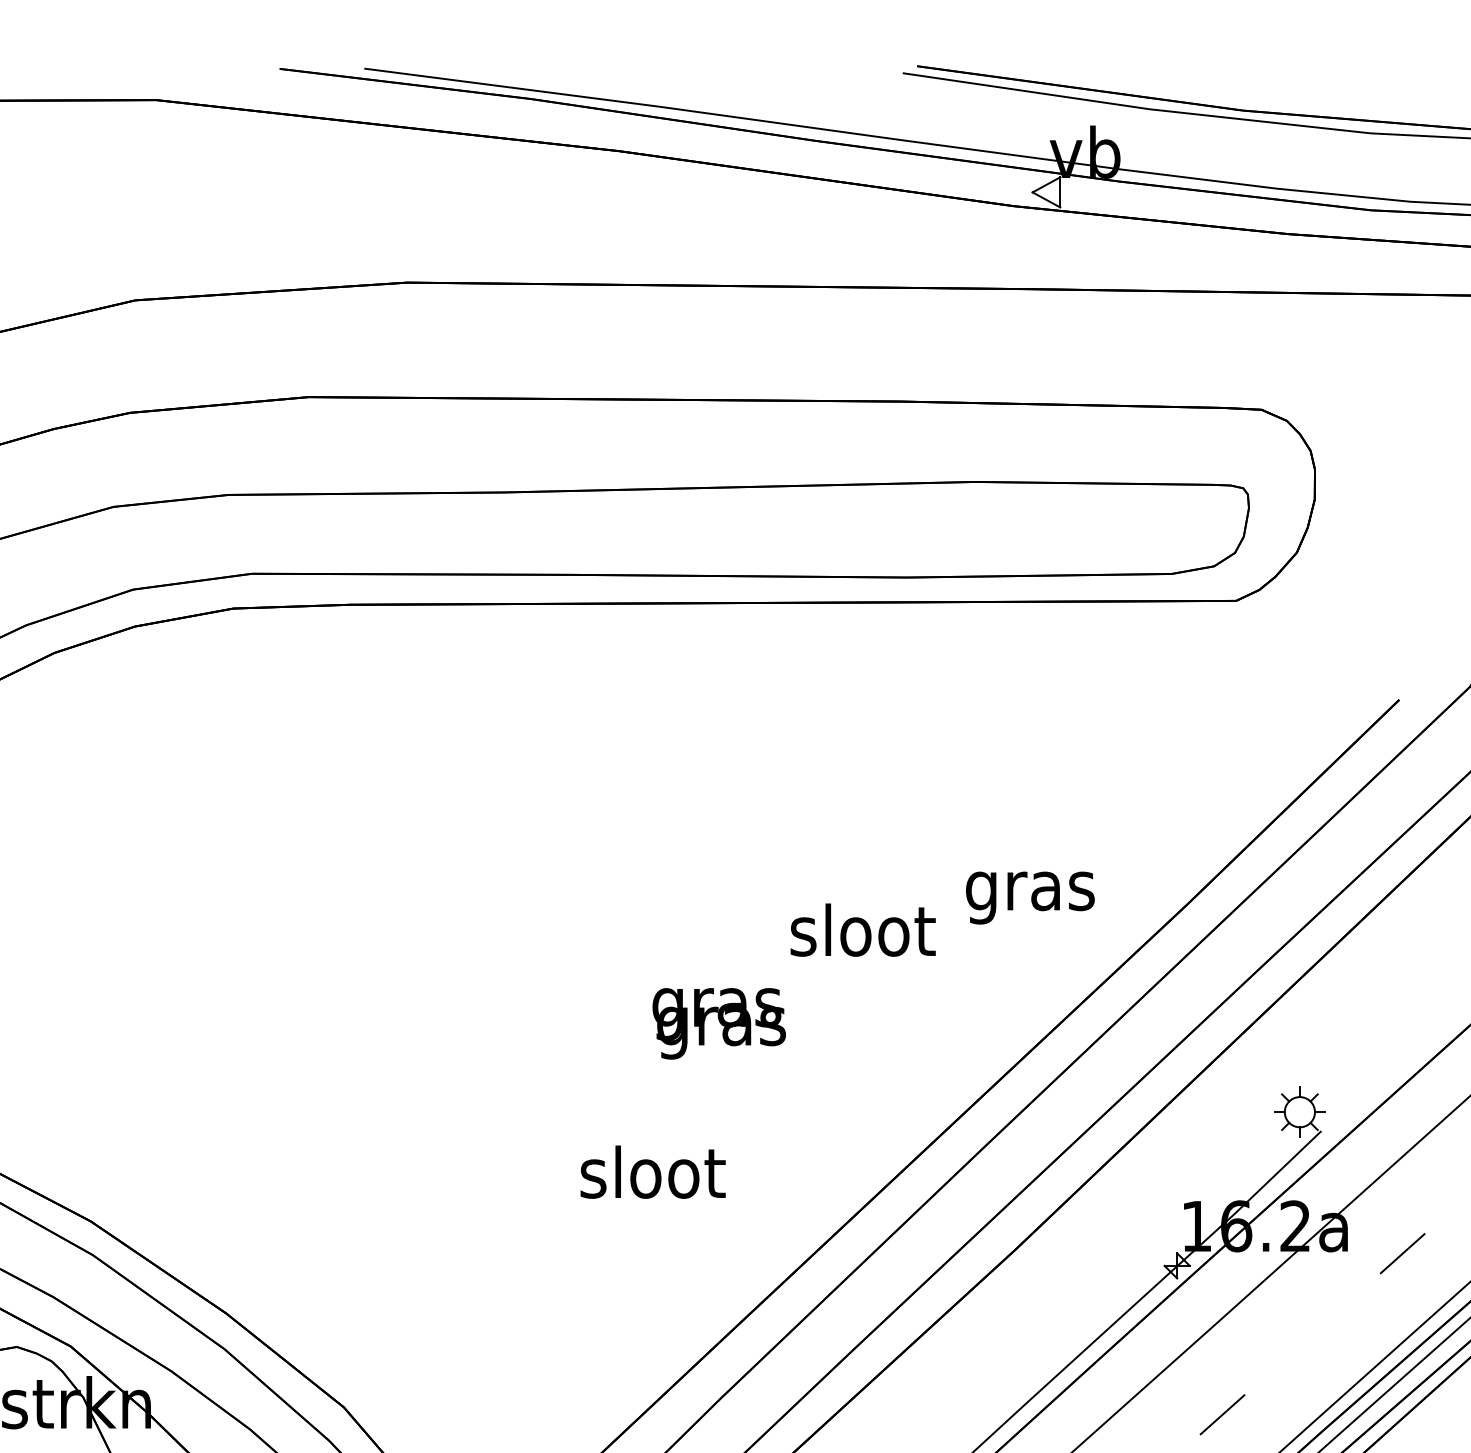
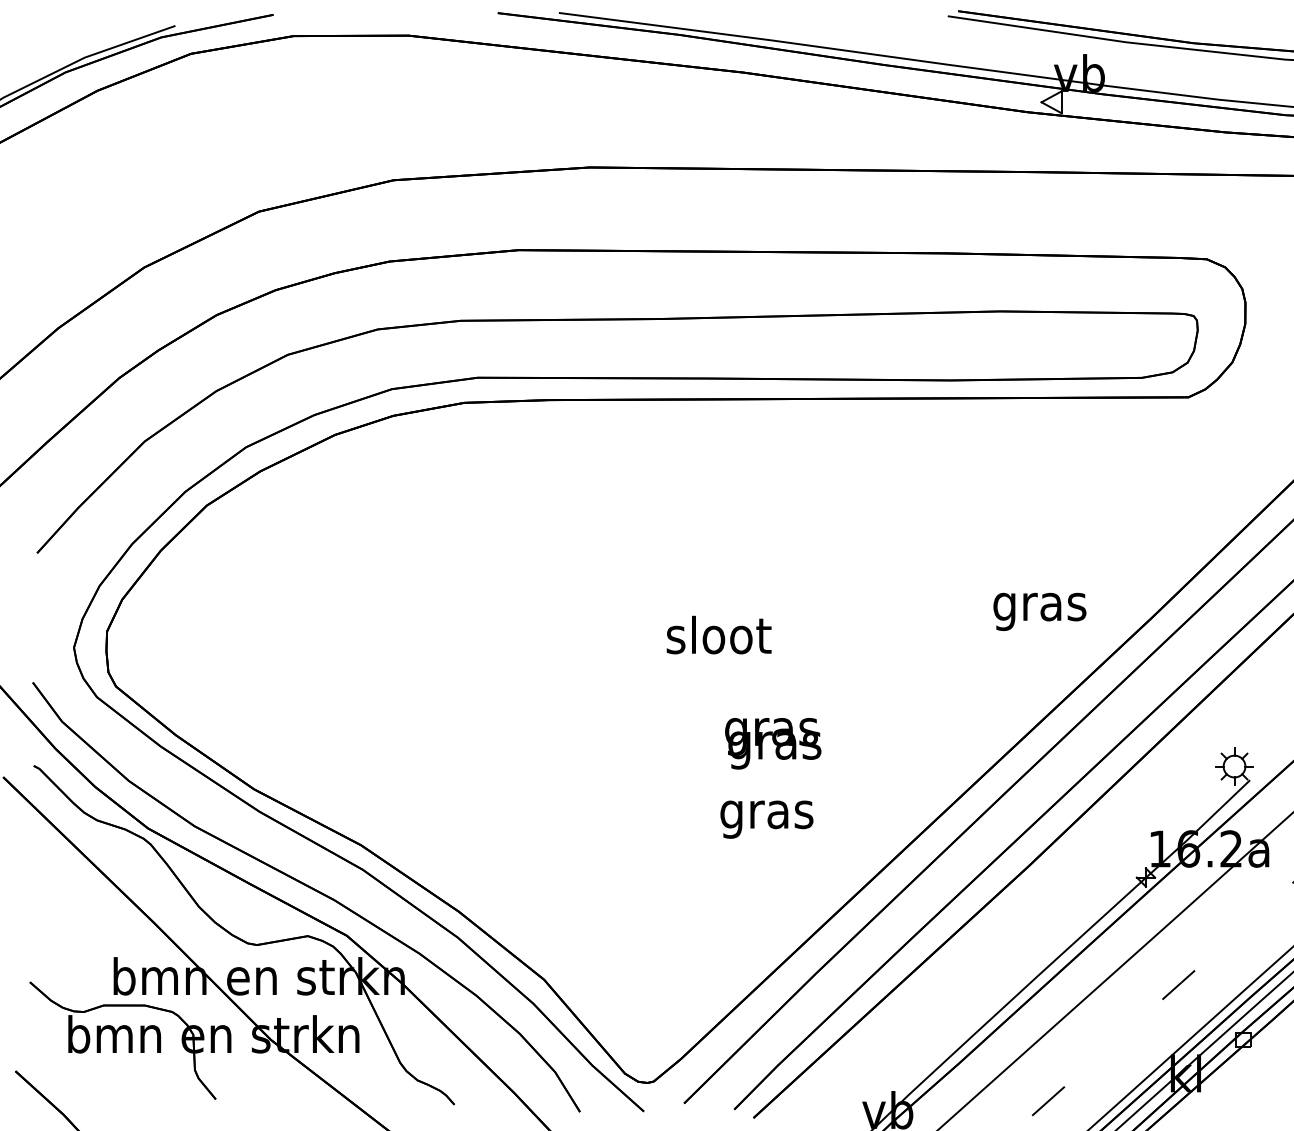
text: (862, 929) -> (718, 634), moved
text: (719, 1023) -> (773, 743), moved
text: (653, 1178) -> (767, 814), sloot -> gras

